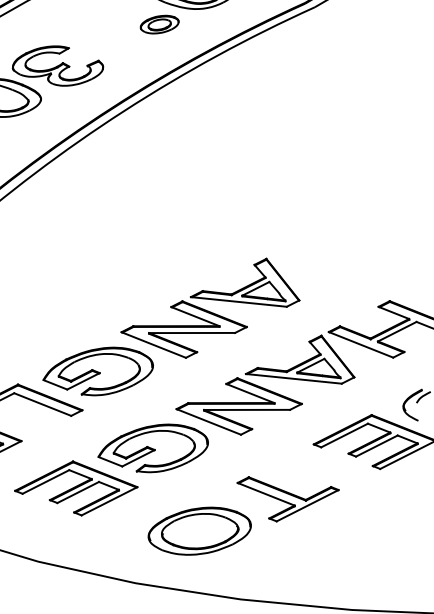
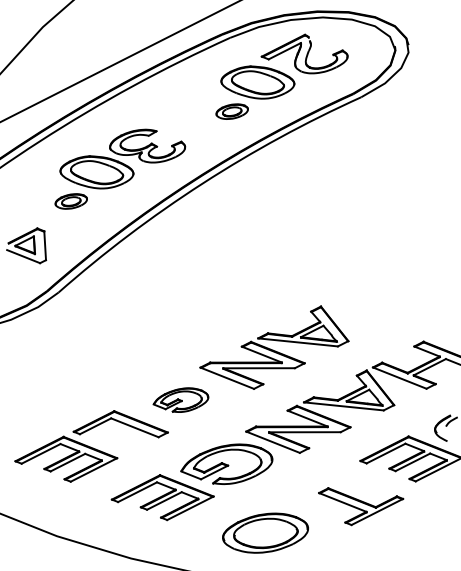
part: (97, 370) -> (180, 399), size x0.6
part: (288, 499) -> (361, 506), moved

